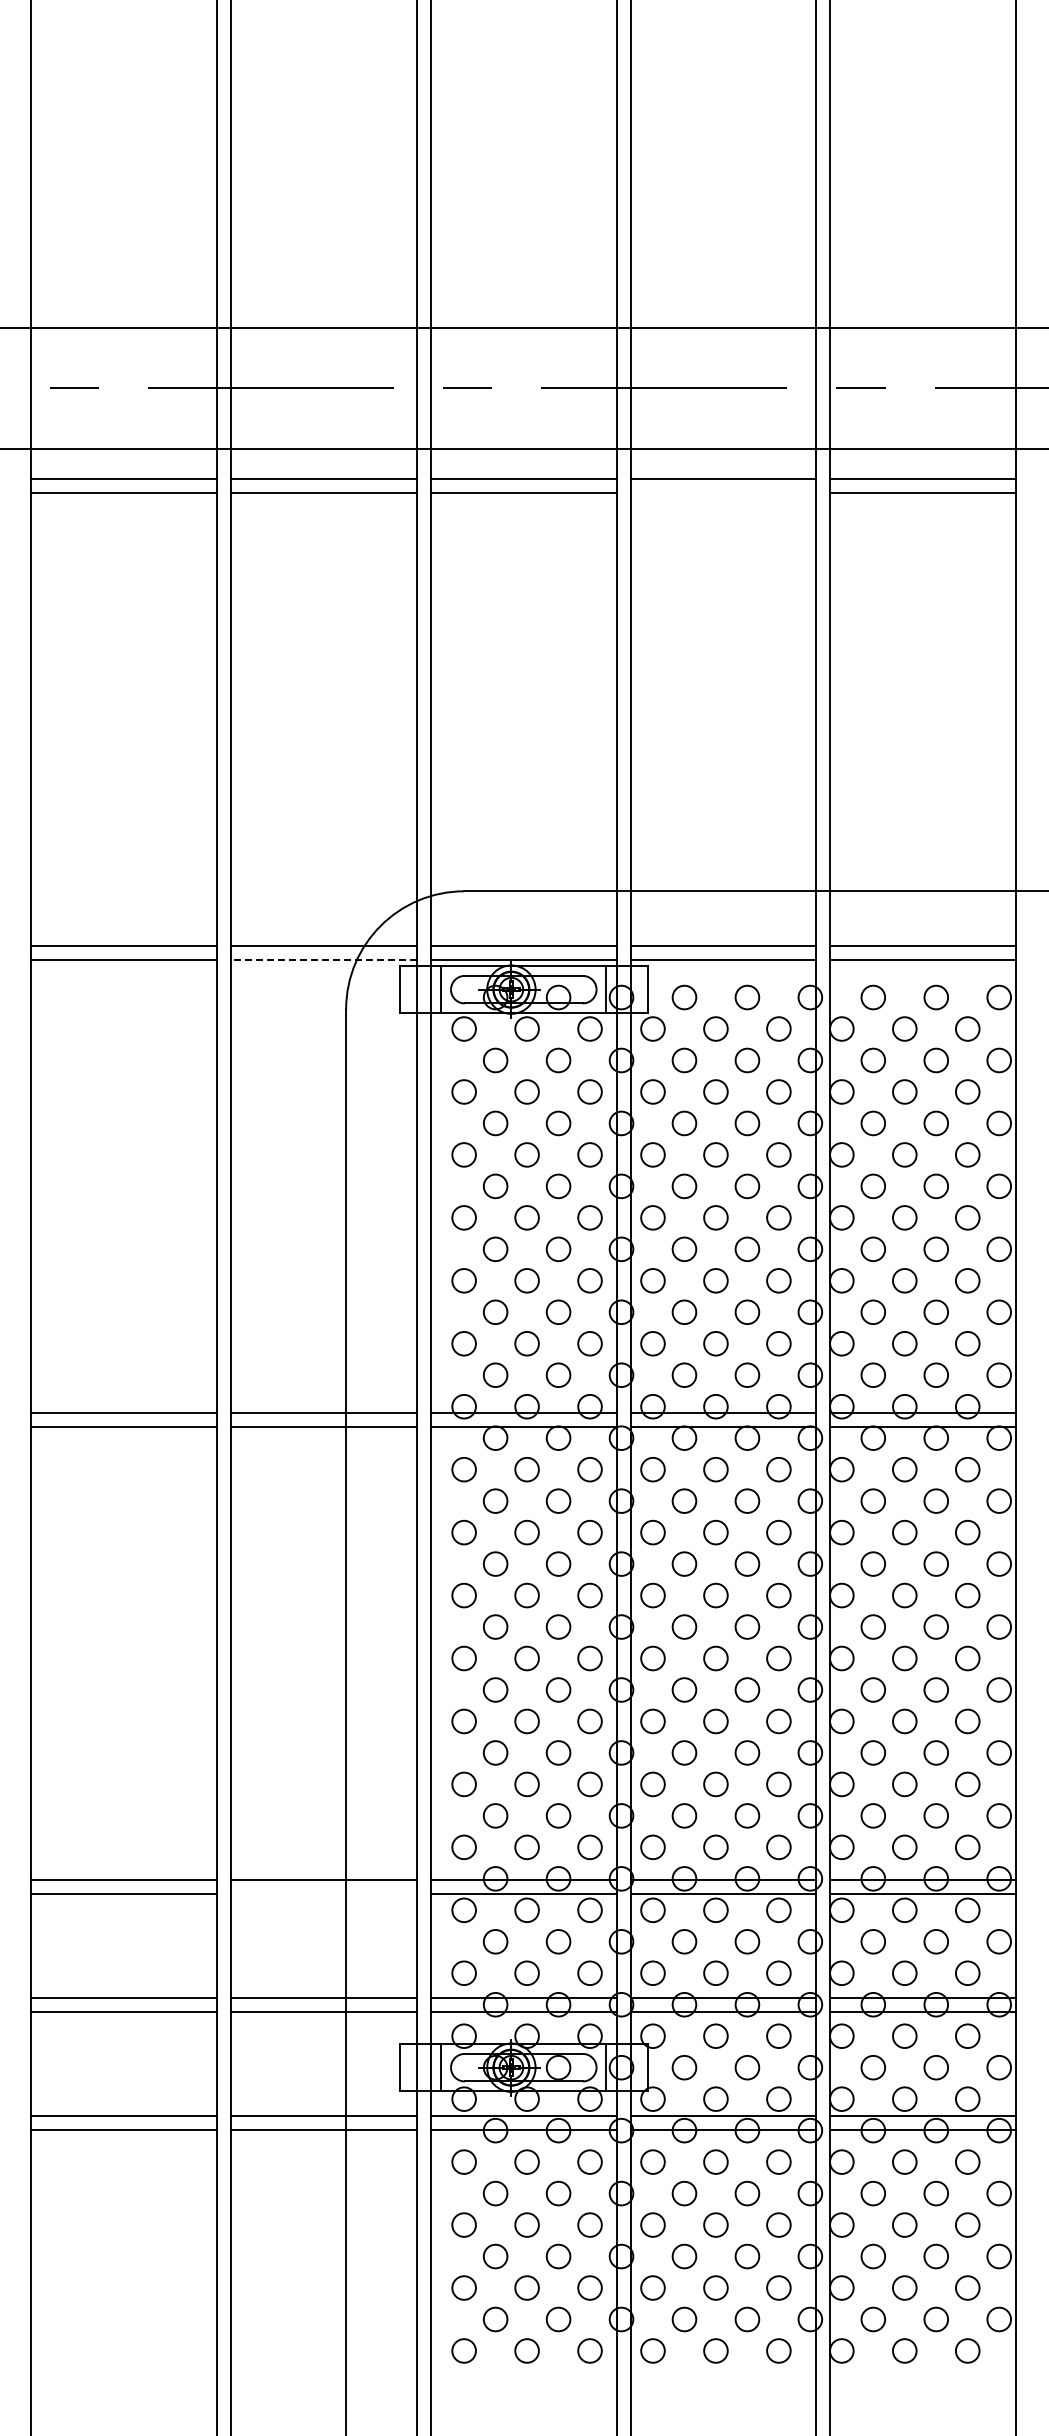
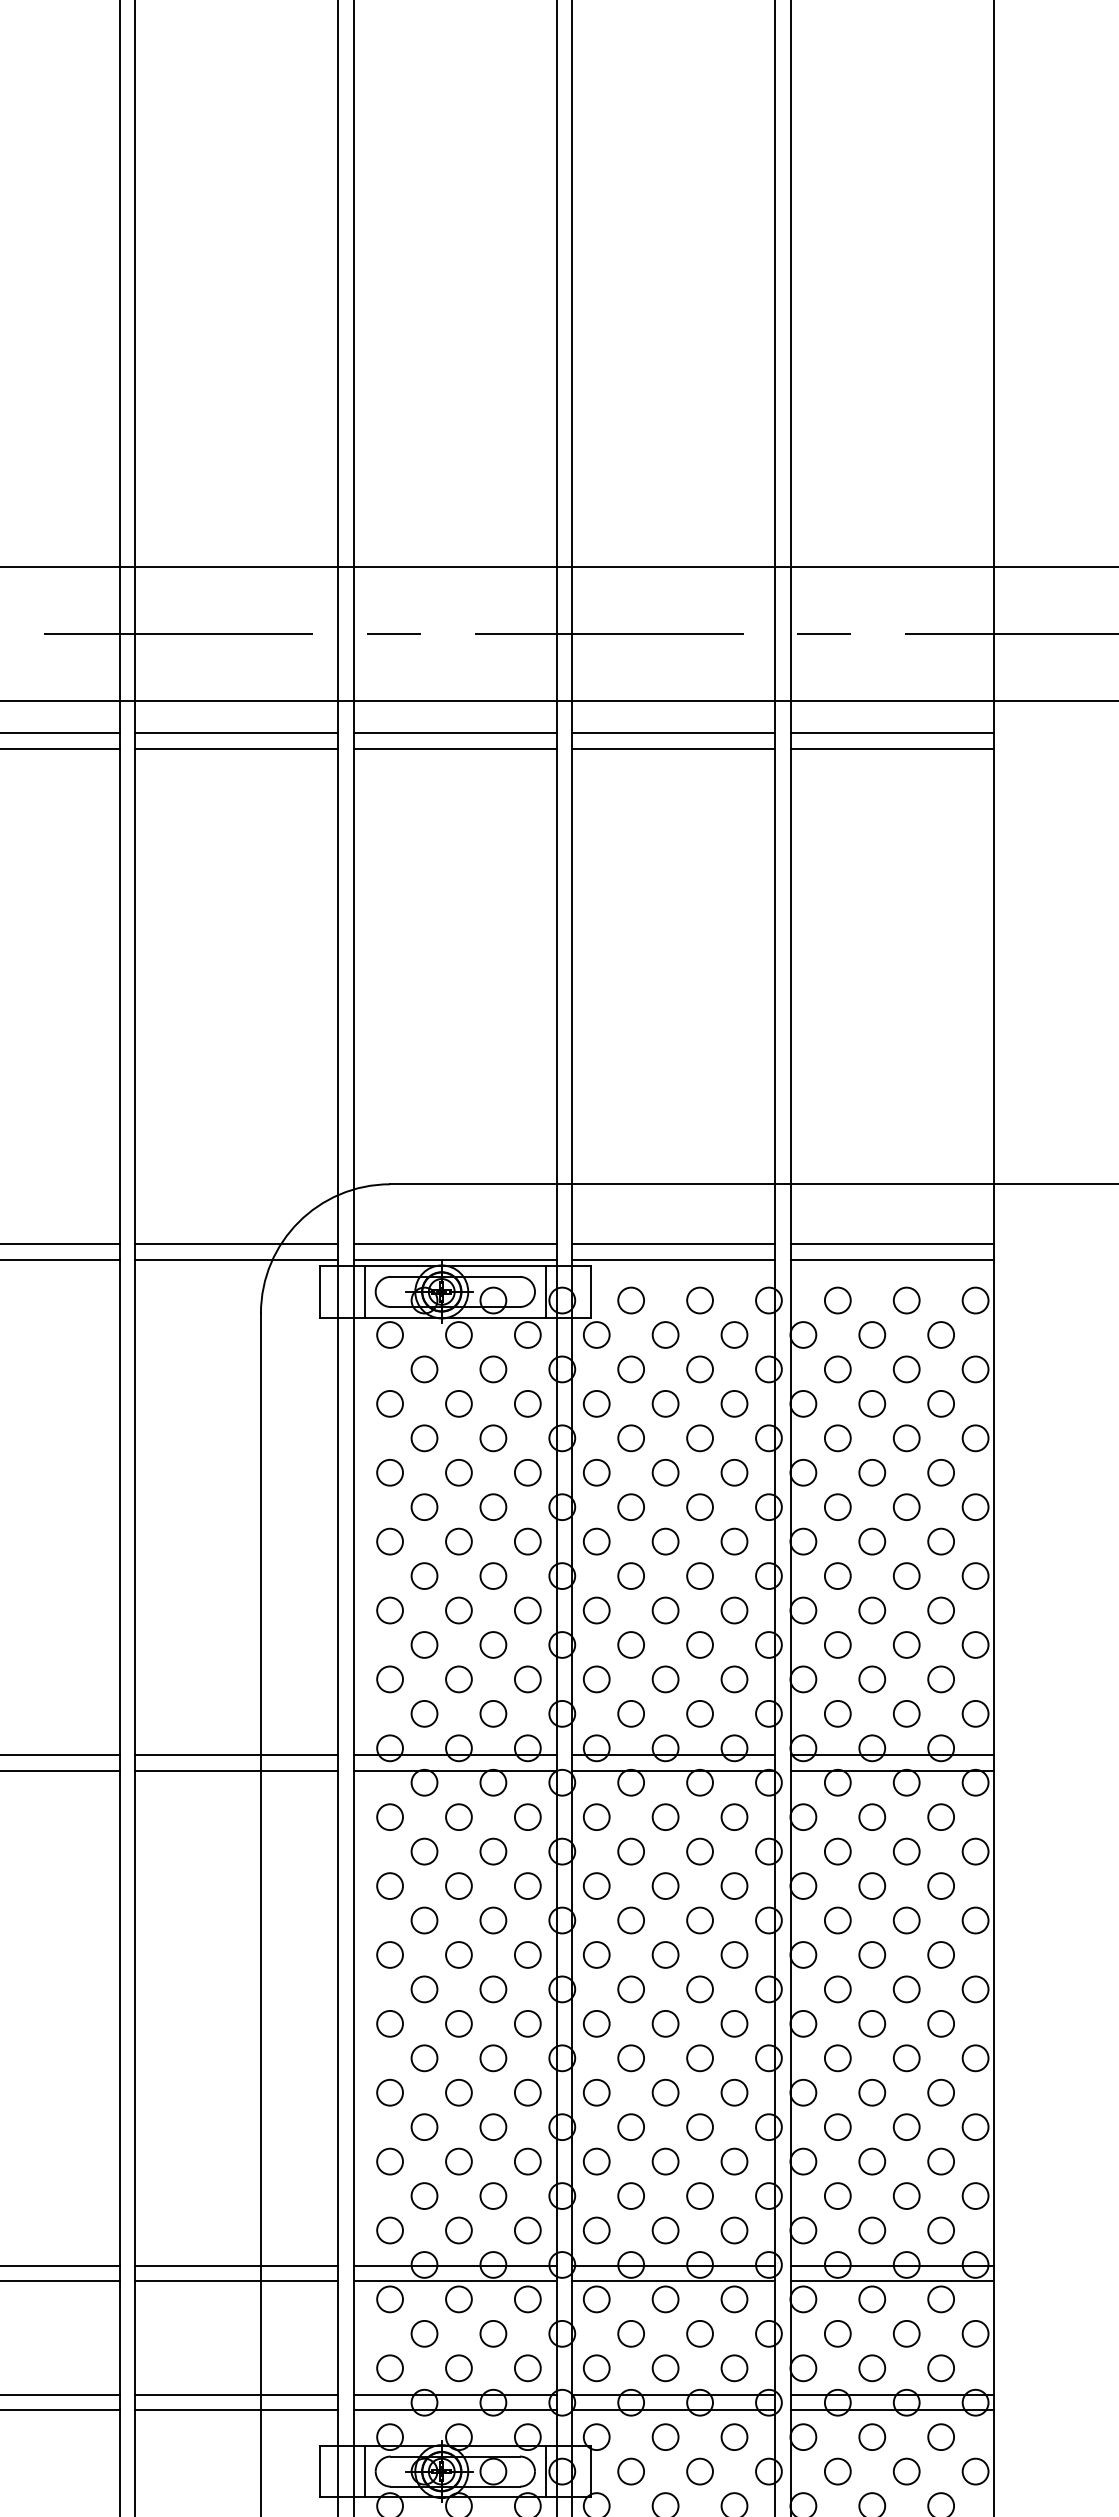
line: (723, 493) -> (673, 748), added
line: (324, 960) -> (237, 1260), dashed -> solid
line: (323, 1893) -> (236, 2280), added

